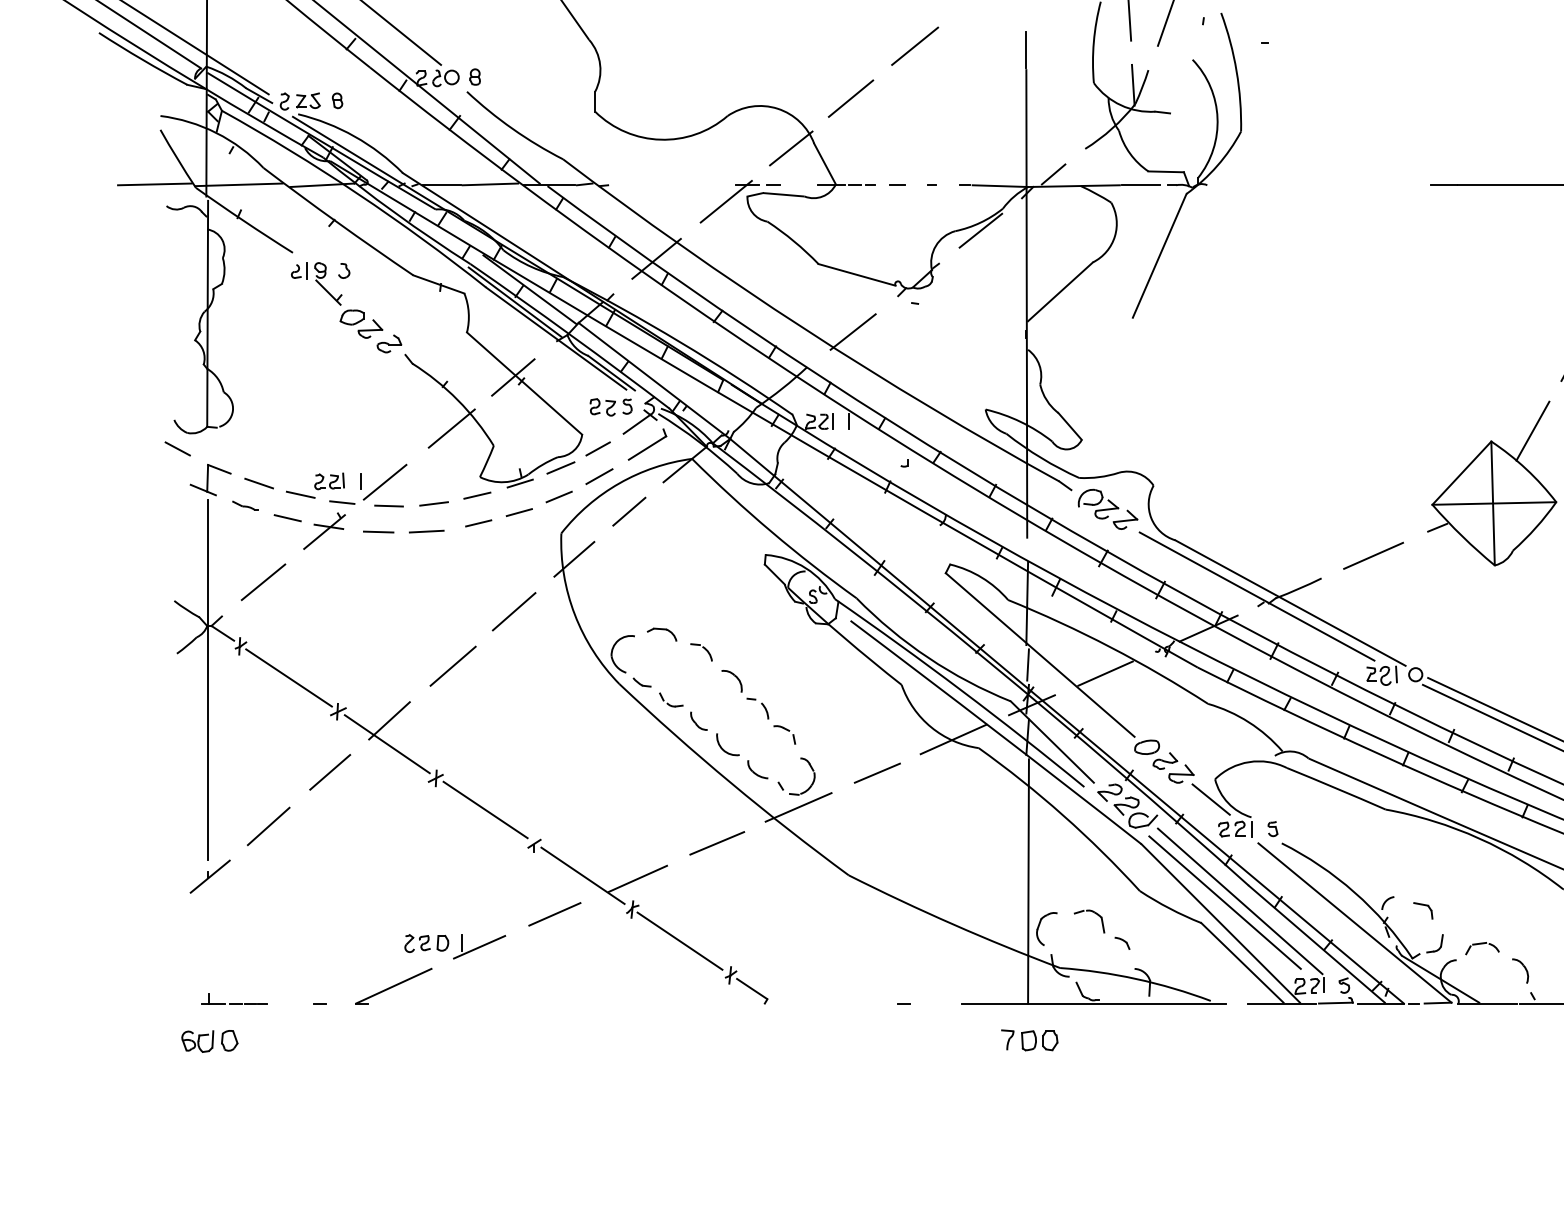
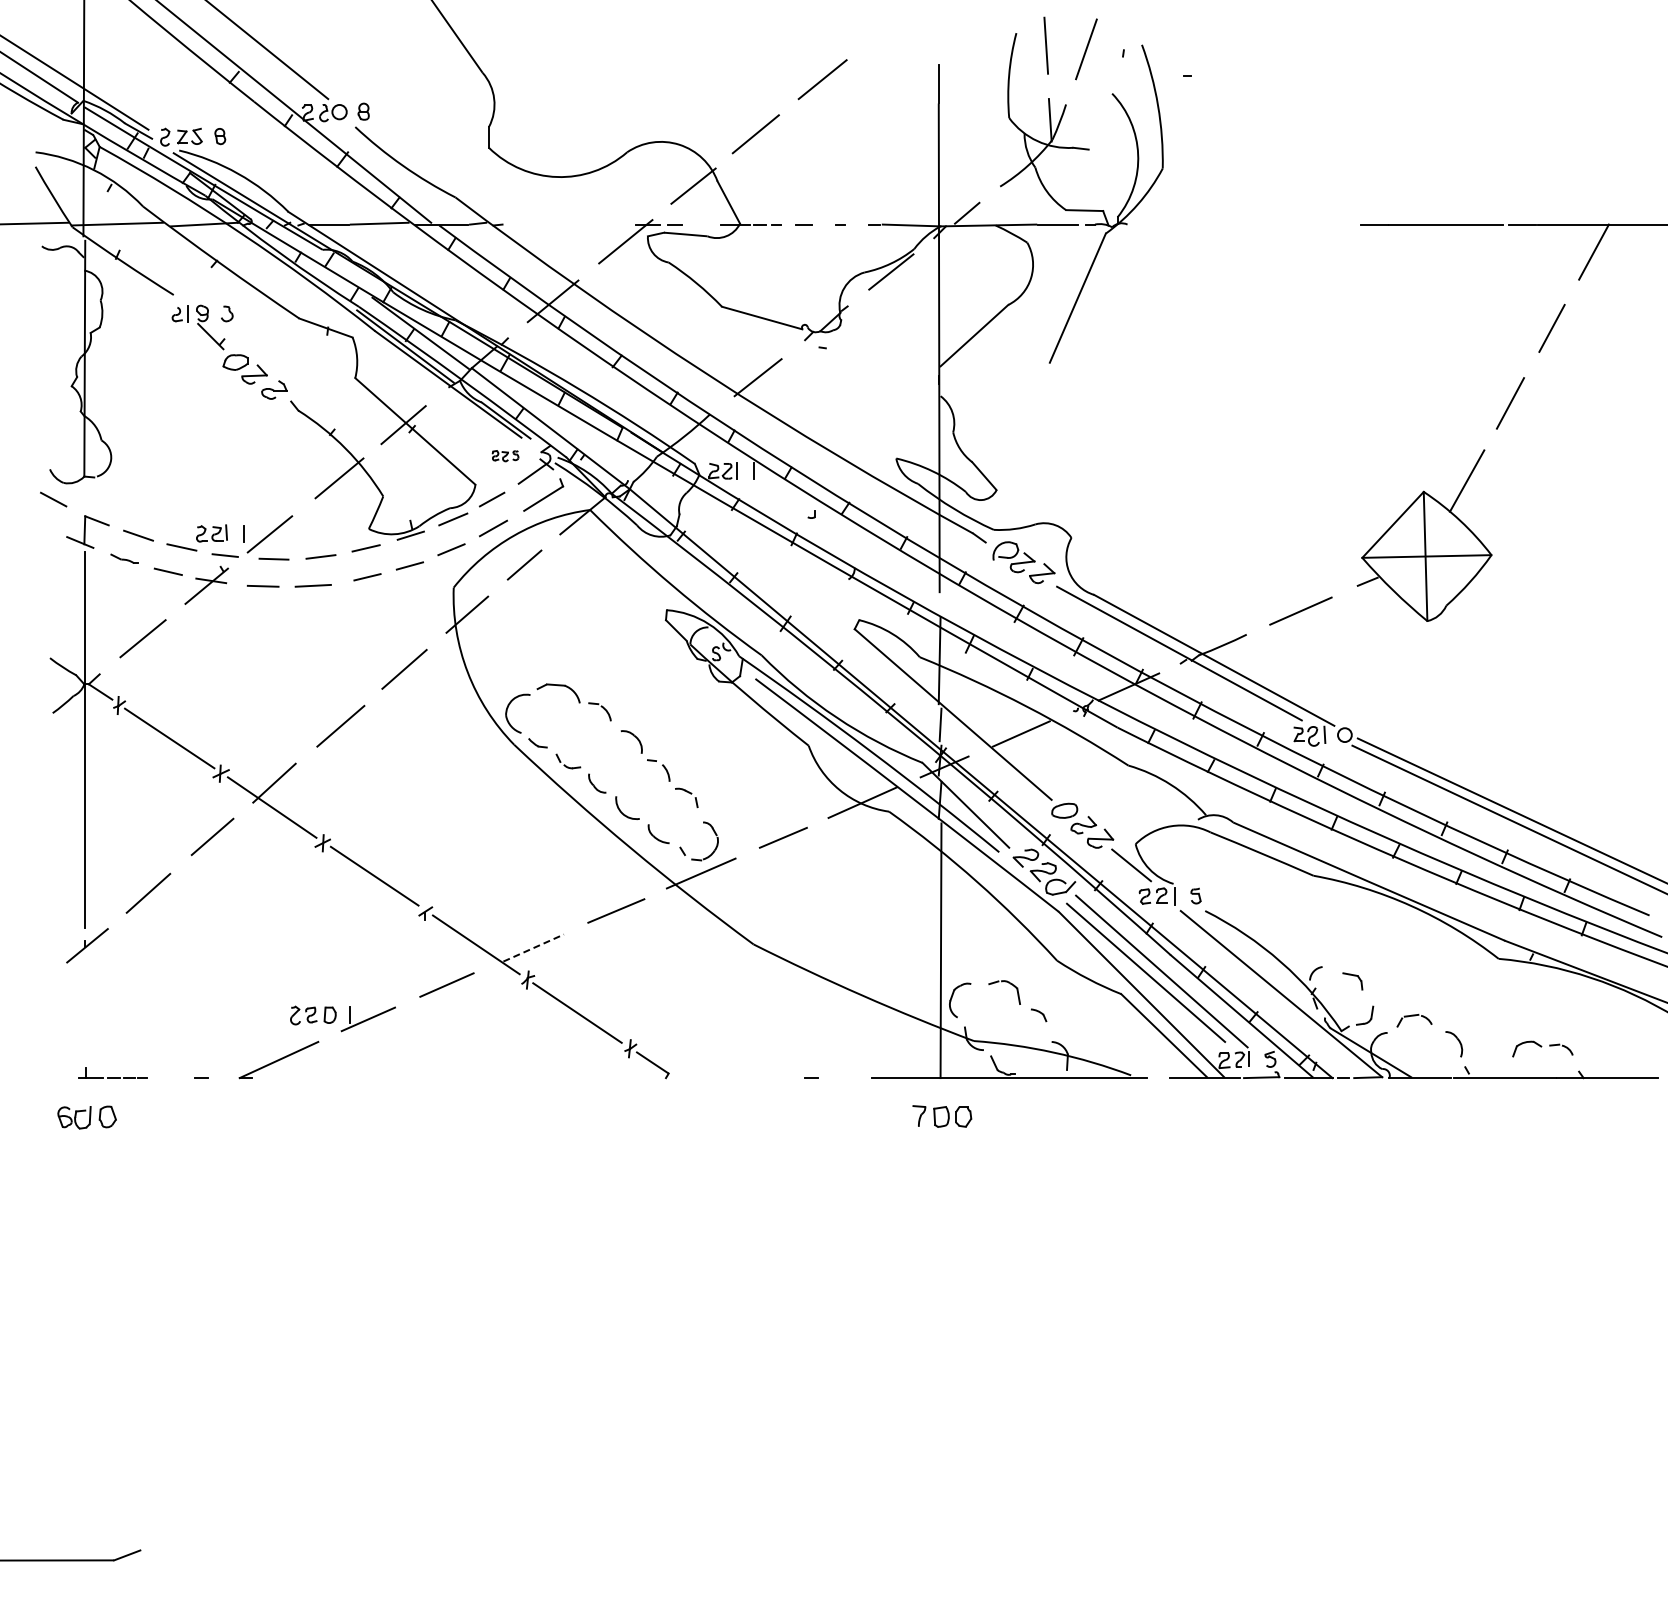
part: (610, 406) -> (505, 455), size x0.6
part: (661, 634) -> (558, 693), size x1.4
line: (638, 878) -> (534, 947), solid -> dashed

